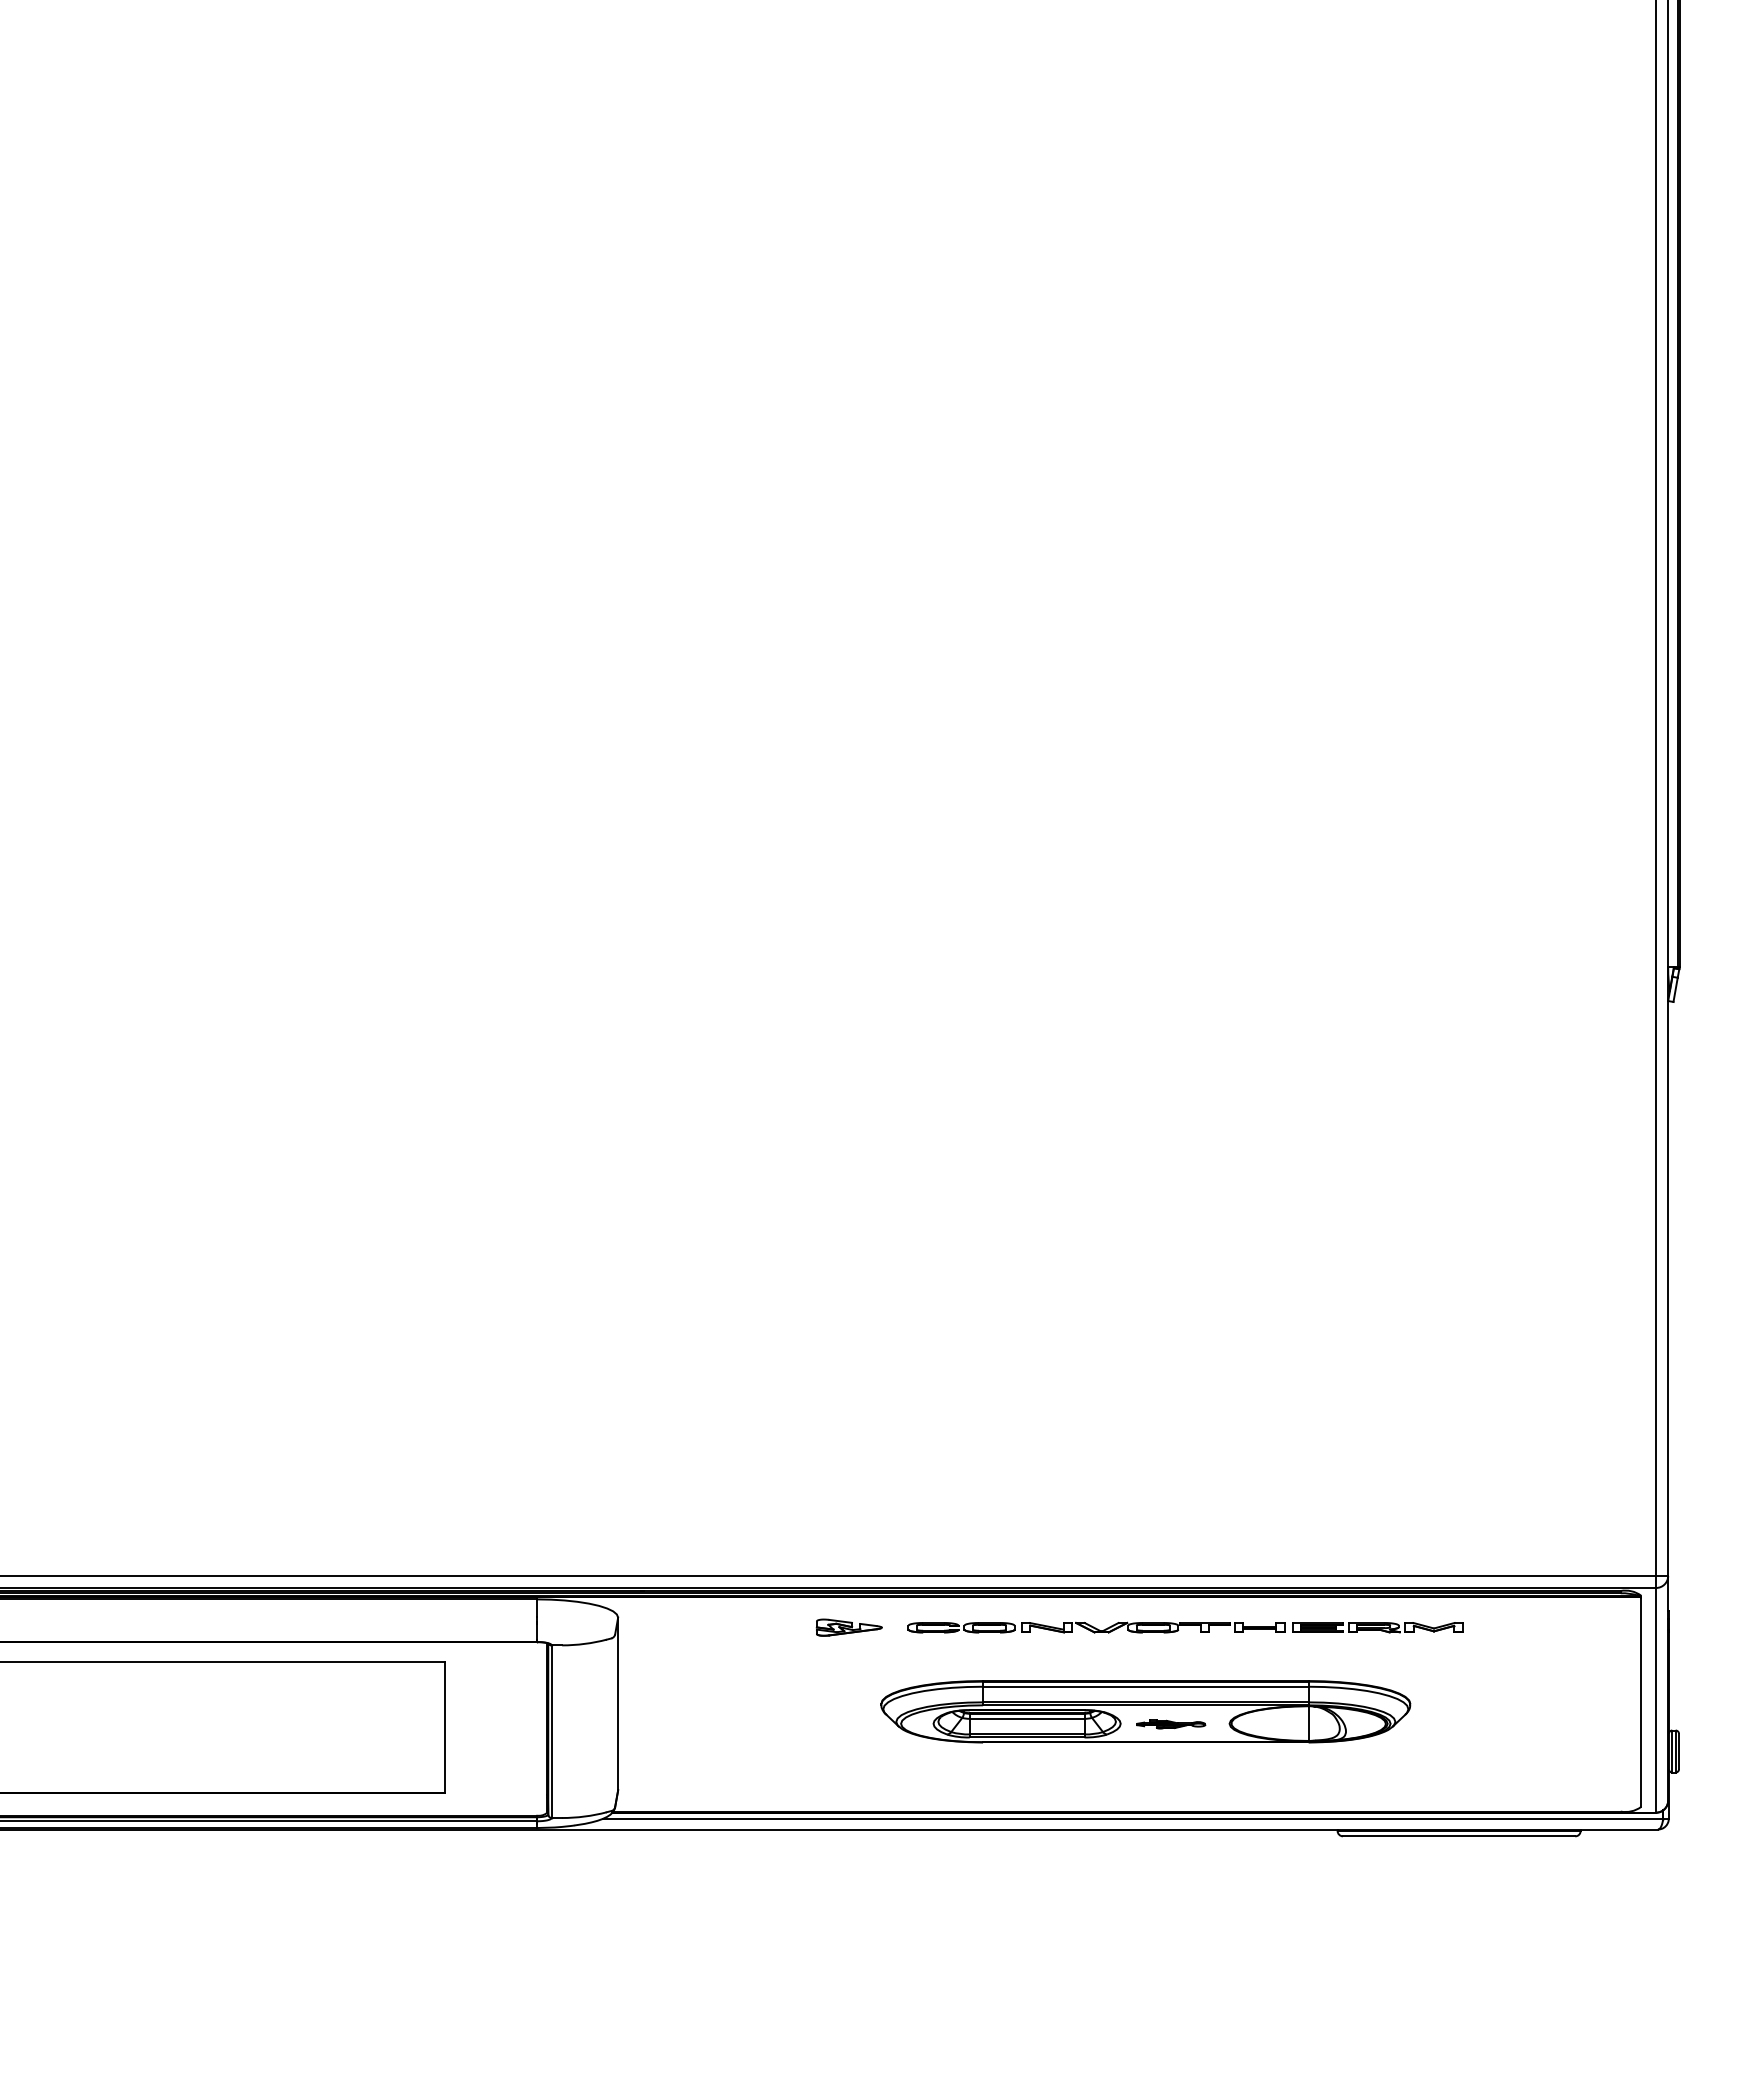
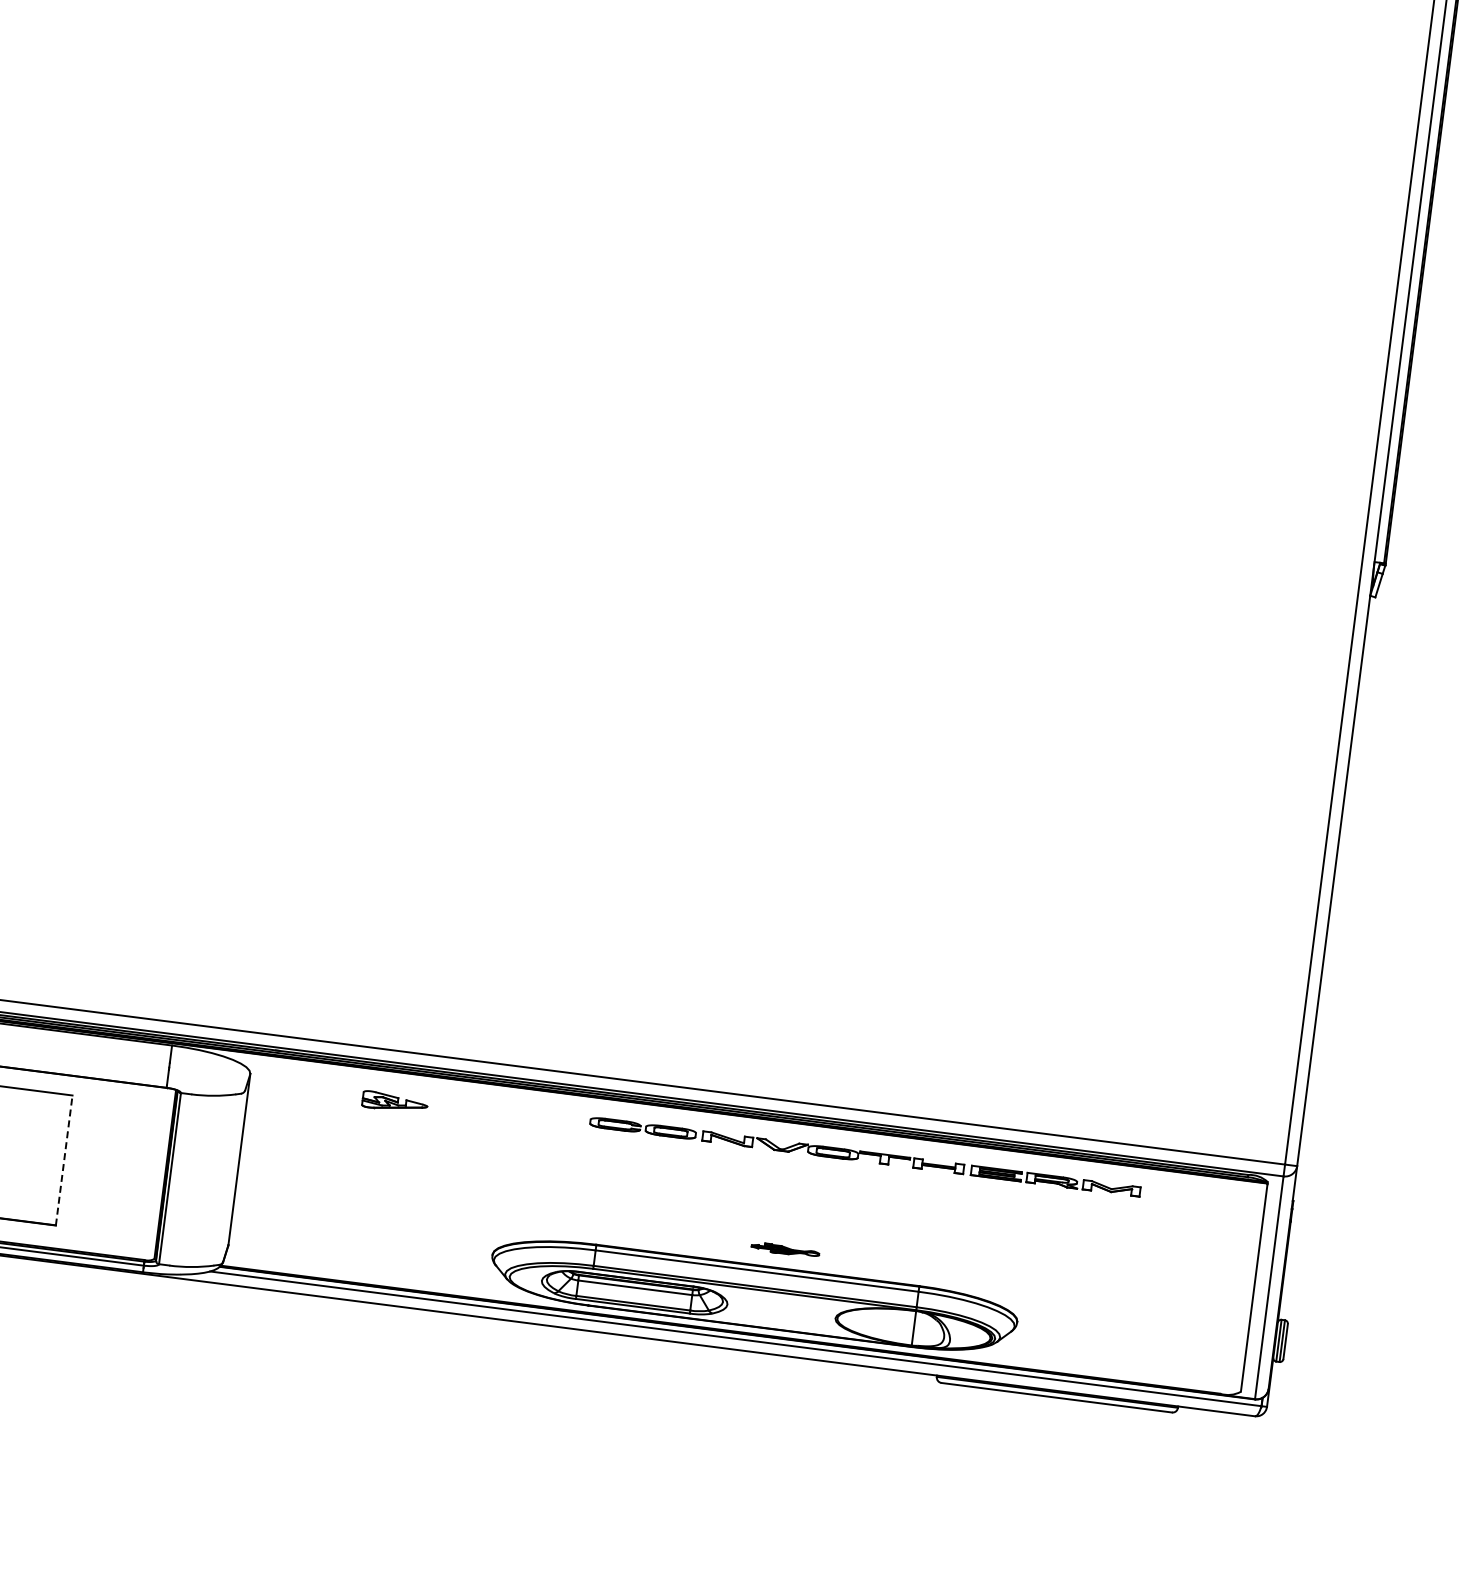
part: (848, 1627) -> (394, 1102), moved
part: (1185, 1627) -> (865, 1156), moved
part: (1145, 1711) -> (753, 1295), moved
line: (444, 1727) -> (64, 1160), solid -> dashed

